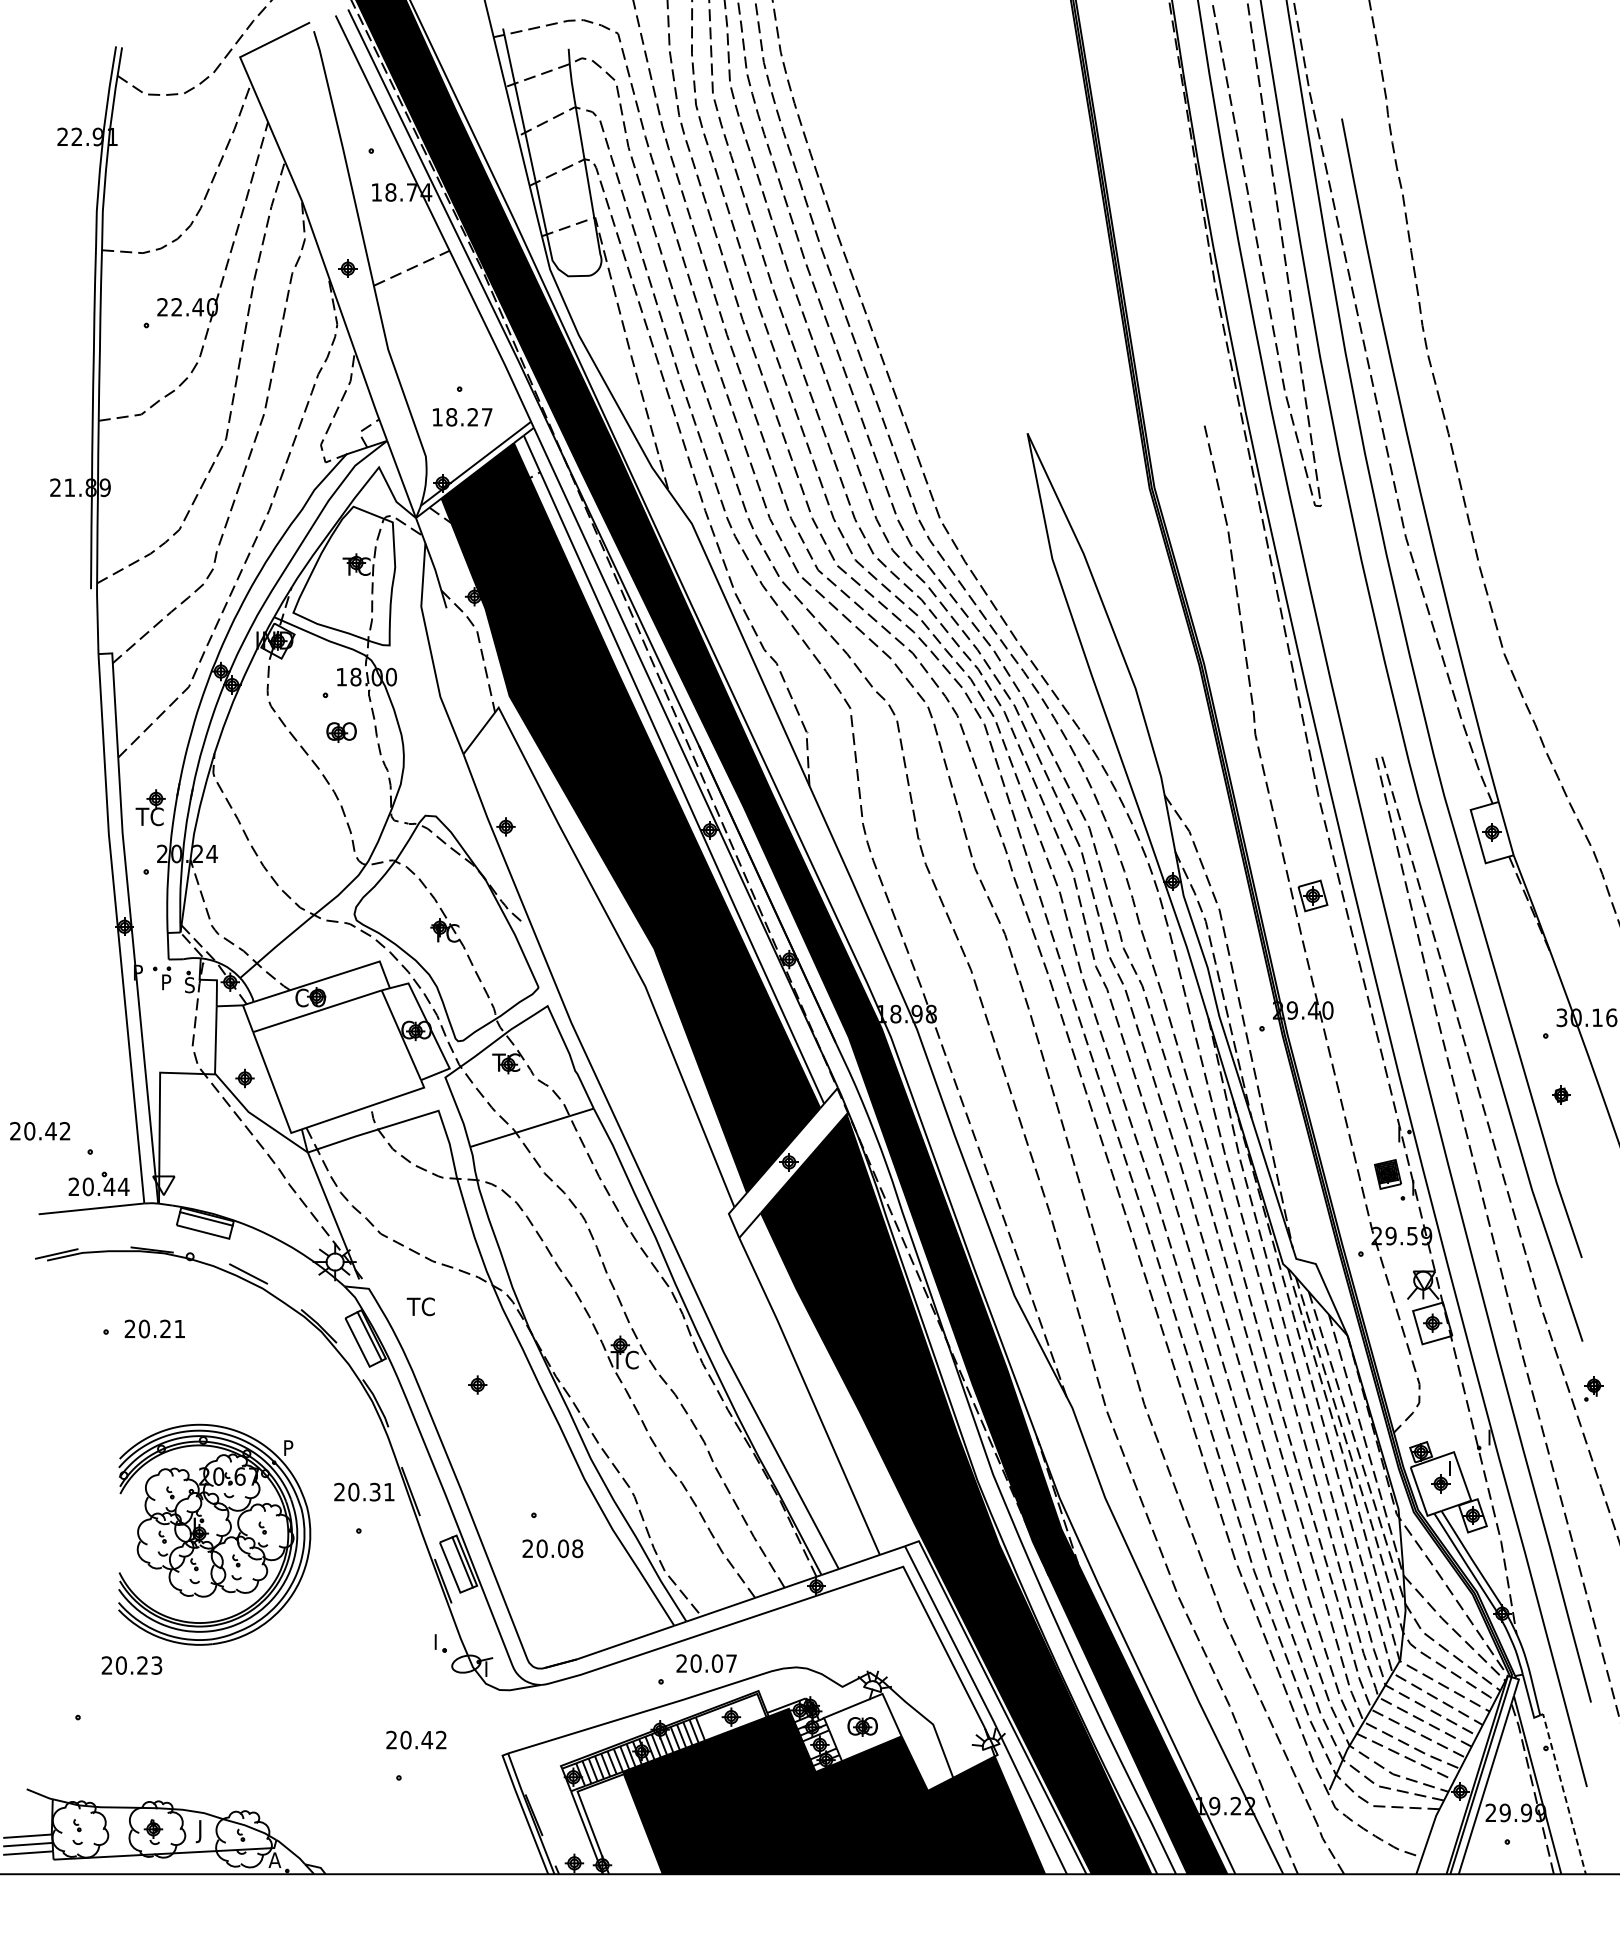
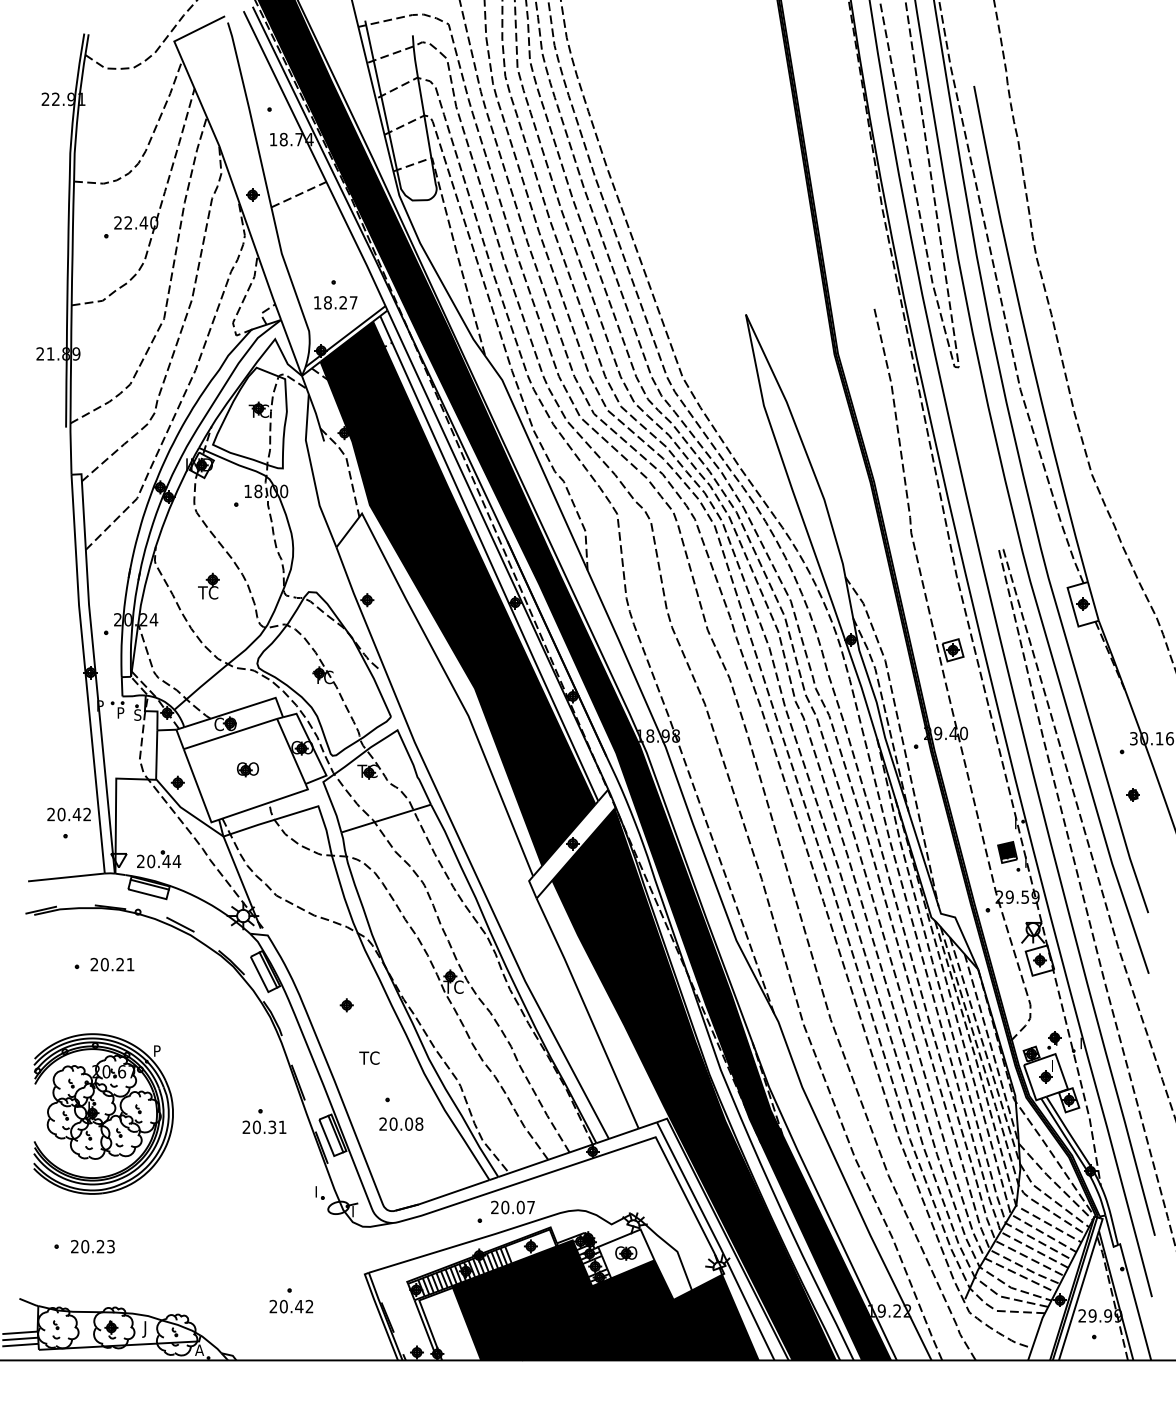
part: (341, 732) -> (247, 769), moved
part: (150, 807) -> (208, 586), moved
text: (40, 1131) -> (69, 814), moved
part: (98, 1183) -> (158, 859), moved
text: (420, 1306) -> (369, 1057), moved
part: (1593, 1388) -> (1054, 1039), moved
text: (364, 1491) -> (264, 1126), moved
part: (214, 1534) -> (103, 1113), moved
text: (131, 1665) -> (92, 1246), moved
text: (416, 1739) -> (291, 1306), moved
line: (1563, 1792) -> (1134, 1301), dashed -> solid

